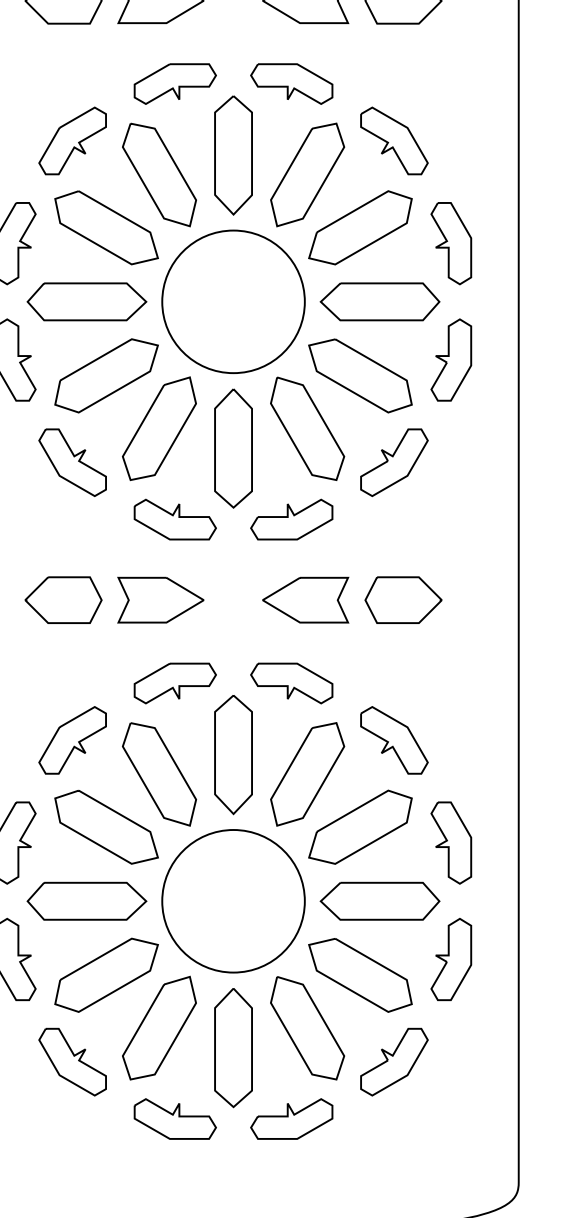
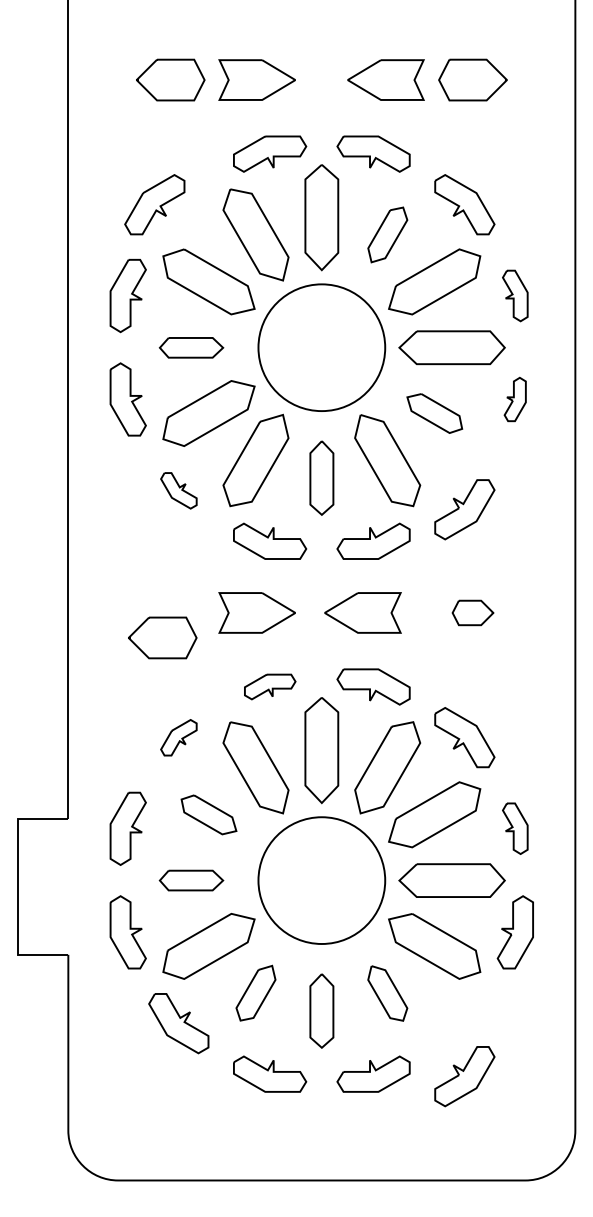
part: (72, 140) -> (154, 204), moved
part: (307, 174) -> (387, 234), size x0.6
part: (450, 243) -> (514, 295), size x0.7
part: (86, 301) -> (191, 347), size x0.6
part: (450, 360) -> (514, 399), size x0.6
part: (360, 375) -> (434, 413), size x0.6
part: (233, 447) -> (321, 477), size x0.7
part: (72, 462) -> (178, 490), size x0.6
part: (394, 462) -> (464, 509), moved
part: (63, 599) -> (162, 637), moved
part: (305, 599) -> (362, 612), moved
part: (403, 599) -> (472, 612), size x0.6
part: (175, 682) -> (270, 686), size x0.7
part: (72, 740) -> (178, 737), size x0.6
part: (106, 826) -> (208, 814), size x0.6
part: (450, 842) -> (514, 828), size x0.7
part: (86, 901) -> (191, 880), size x0.6
part: (158, 1027) -> (255, 992), size x0.6
part: (307, 1028) -> (387, 993), size x0.6
part: (233, 1047) -> (321, 1010), size x0.7
part: (394, 1062) -> (464, 1076), moved

